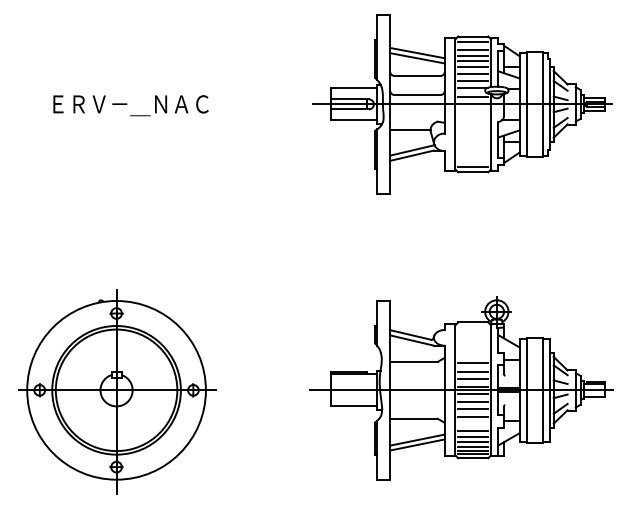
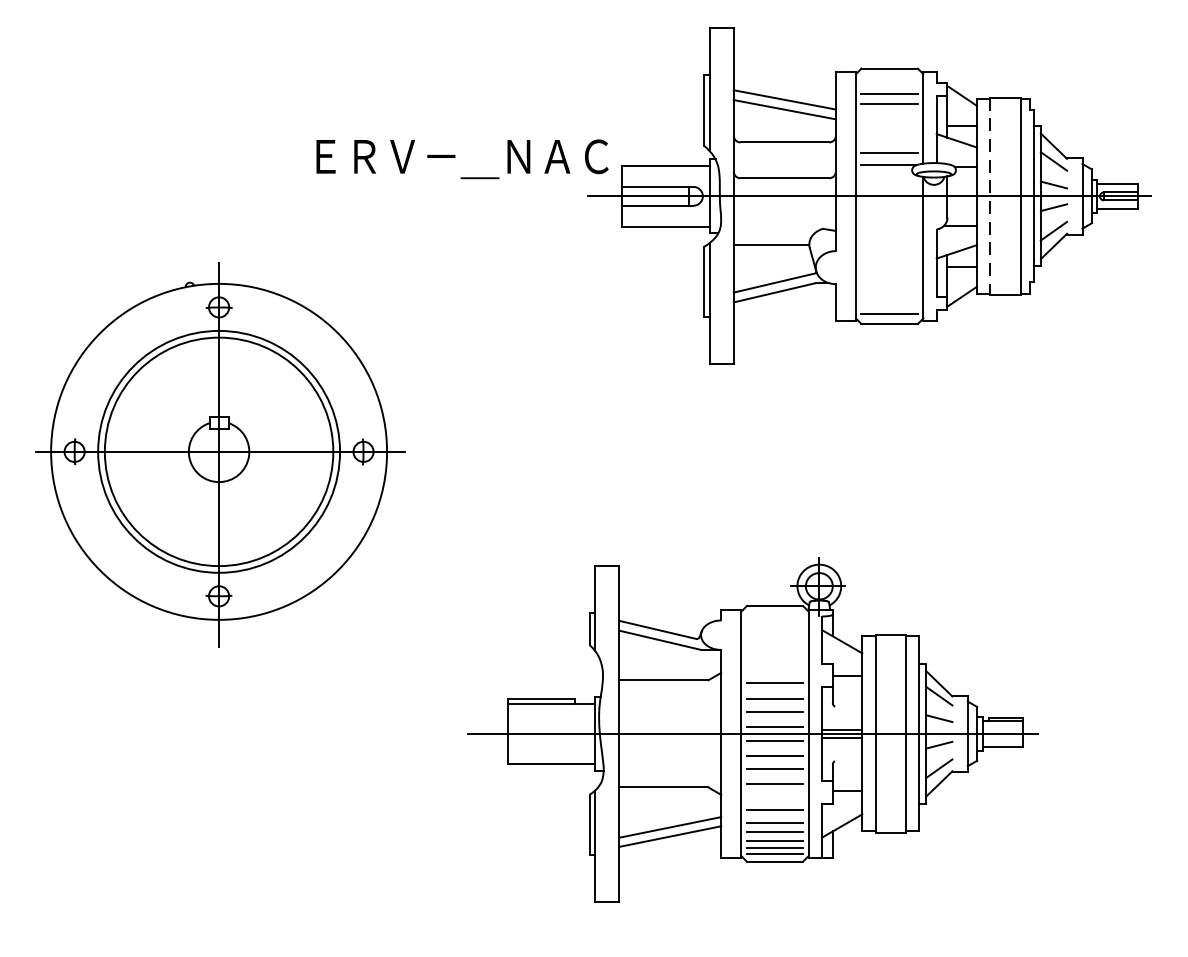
line: (473, 42) -> (890, 79), removed
line: (473, 60) -> (890, 113), removed
line: (473, 67) -> (890, 126), removed
line: (473, 73) -> (890, 138), removed
line: (473, 96) -> (890, 181), removed
line: (526, 104) -> (989, 196), solid -> dashed
text: (130, 105) -> (461, 158), moved
part: (461, 388) -> (752, 730), moved
part: (117, 391) -> (220, 454), moved

